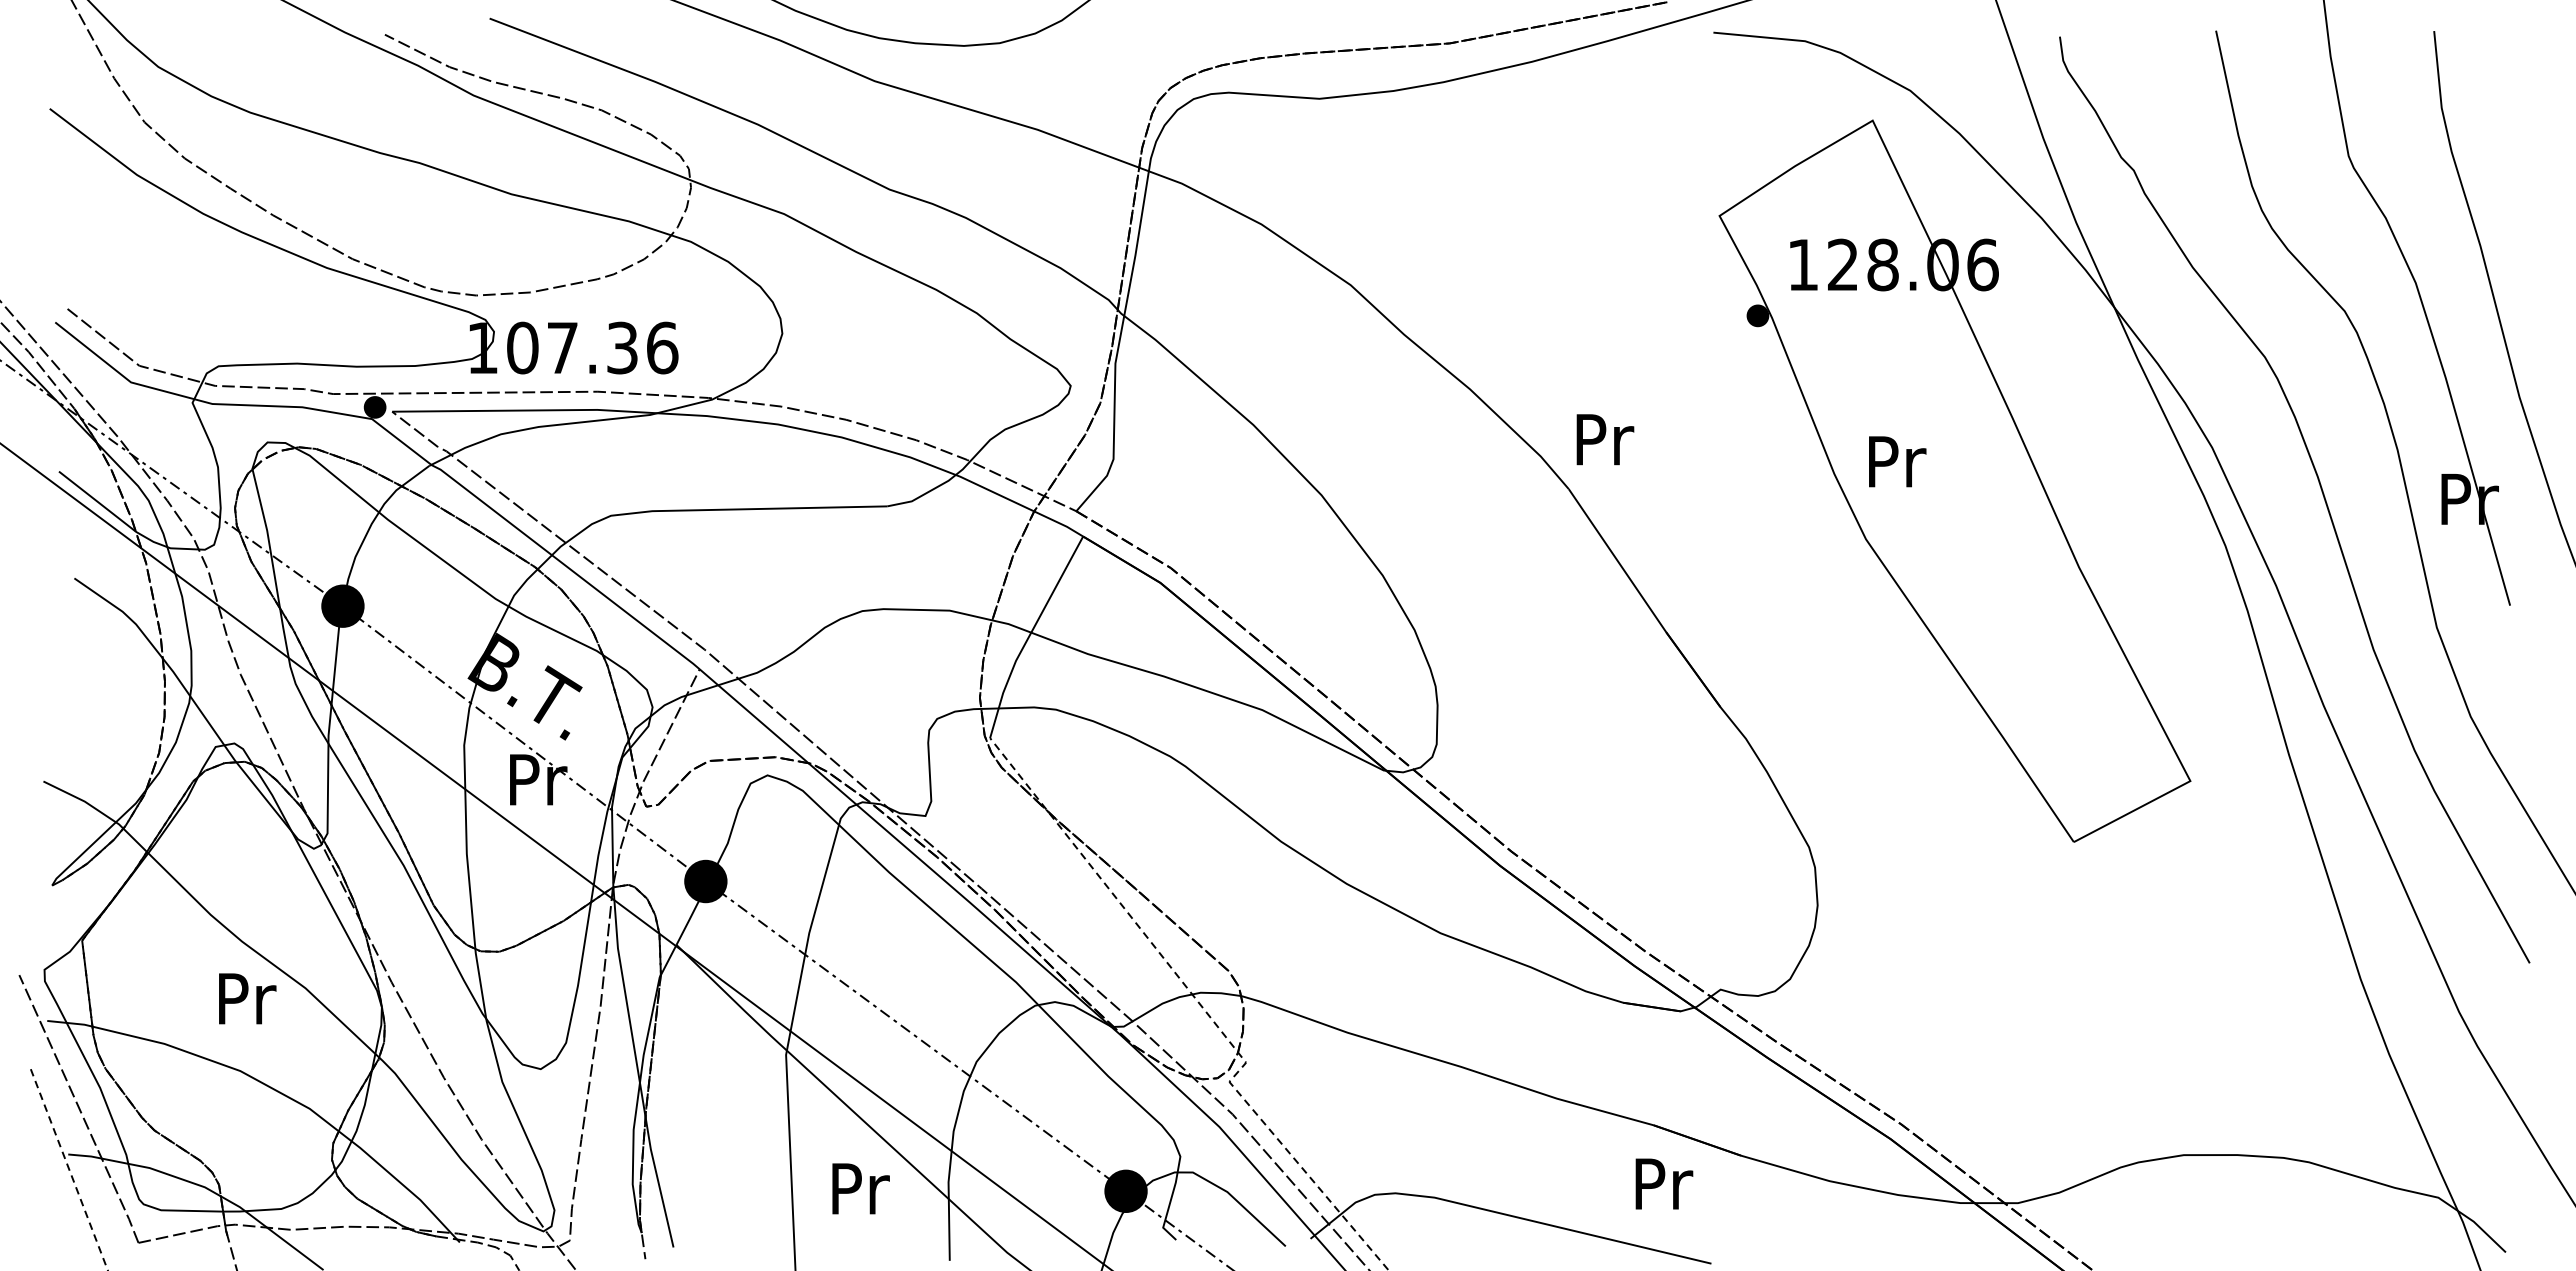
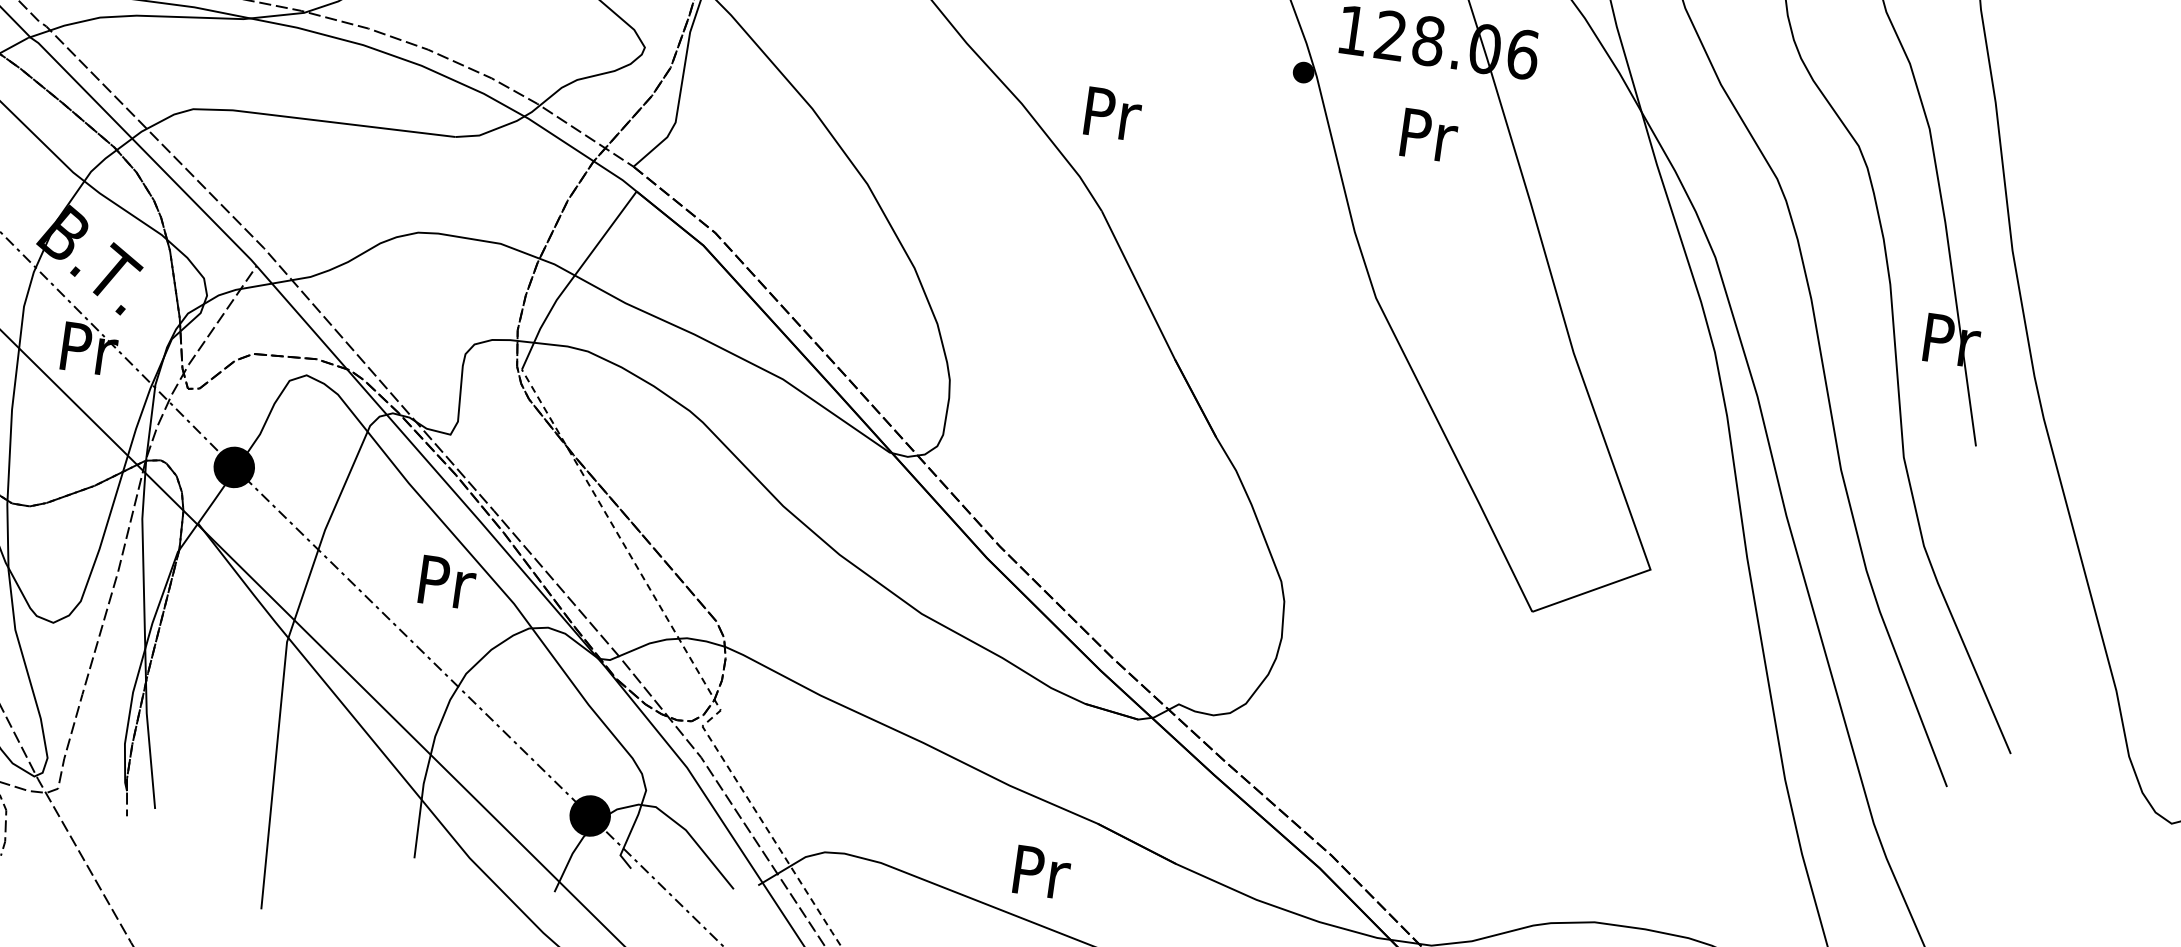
text: (1605, 439) -> (1113, 113), moved
text: (1897, 461) -> (1429, 135), moved
text: (1664, 1183) -> (1042, 872), moved
text: (860, 1188) -> (447, 582), moved

